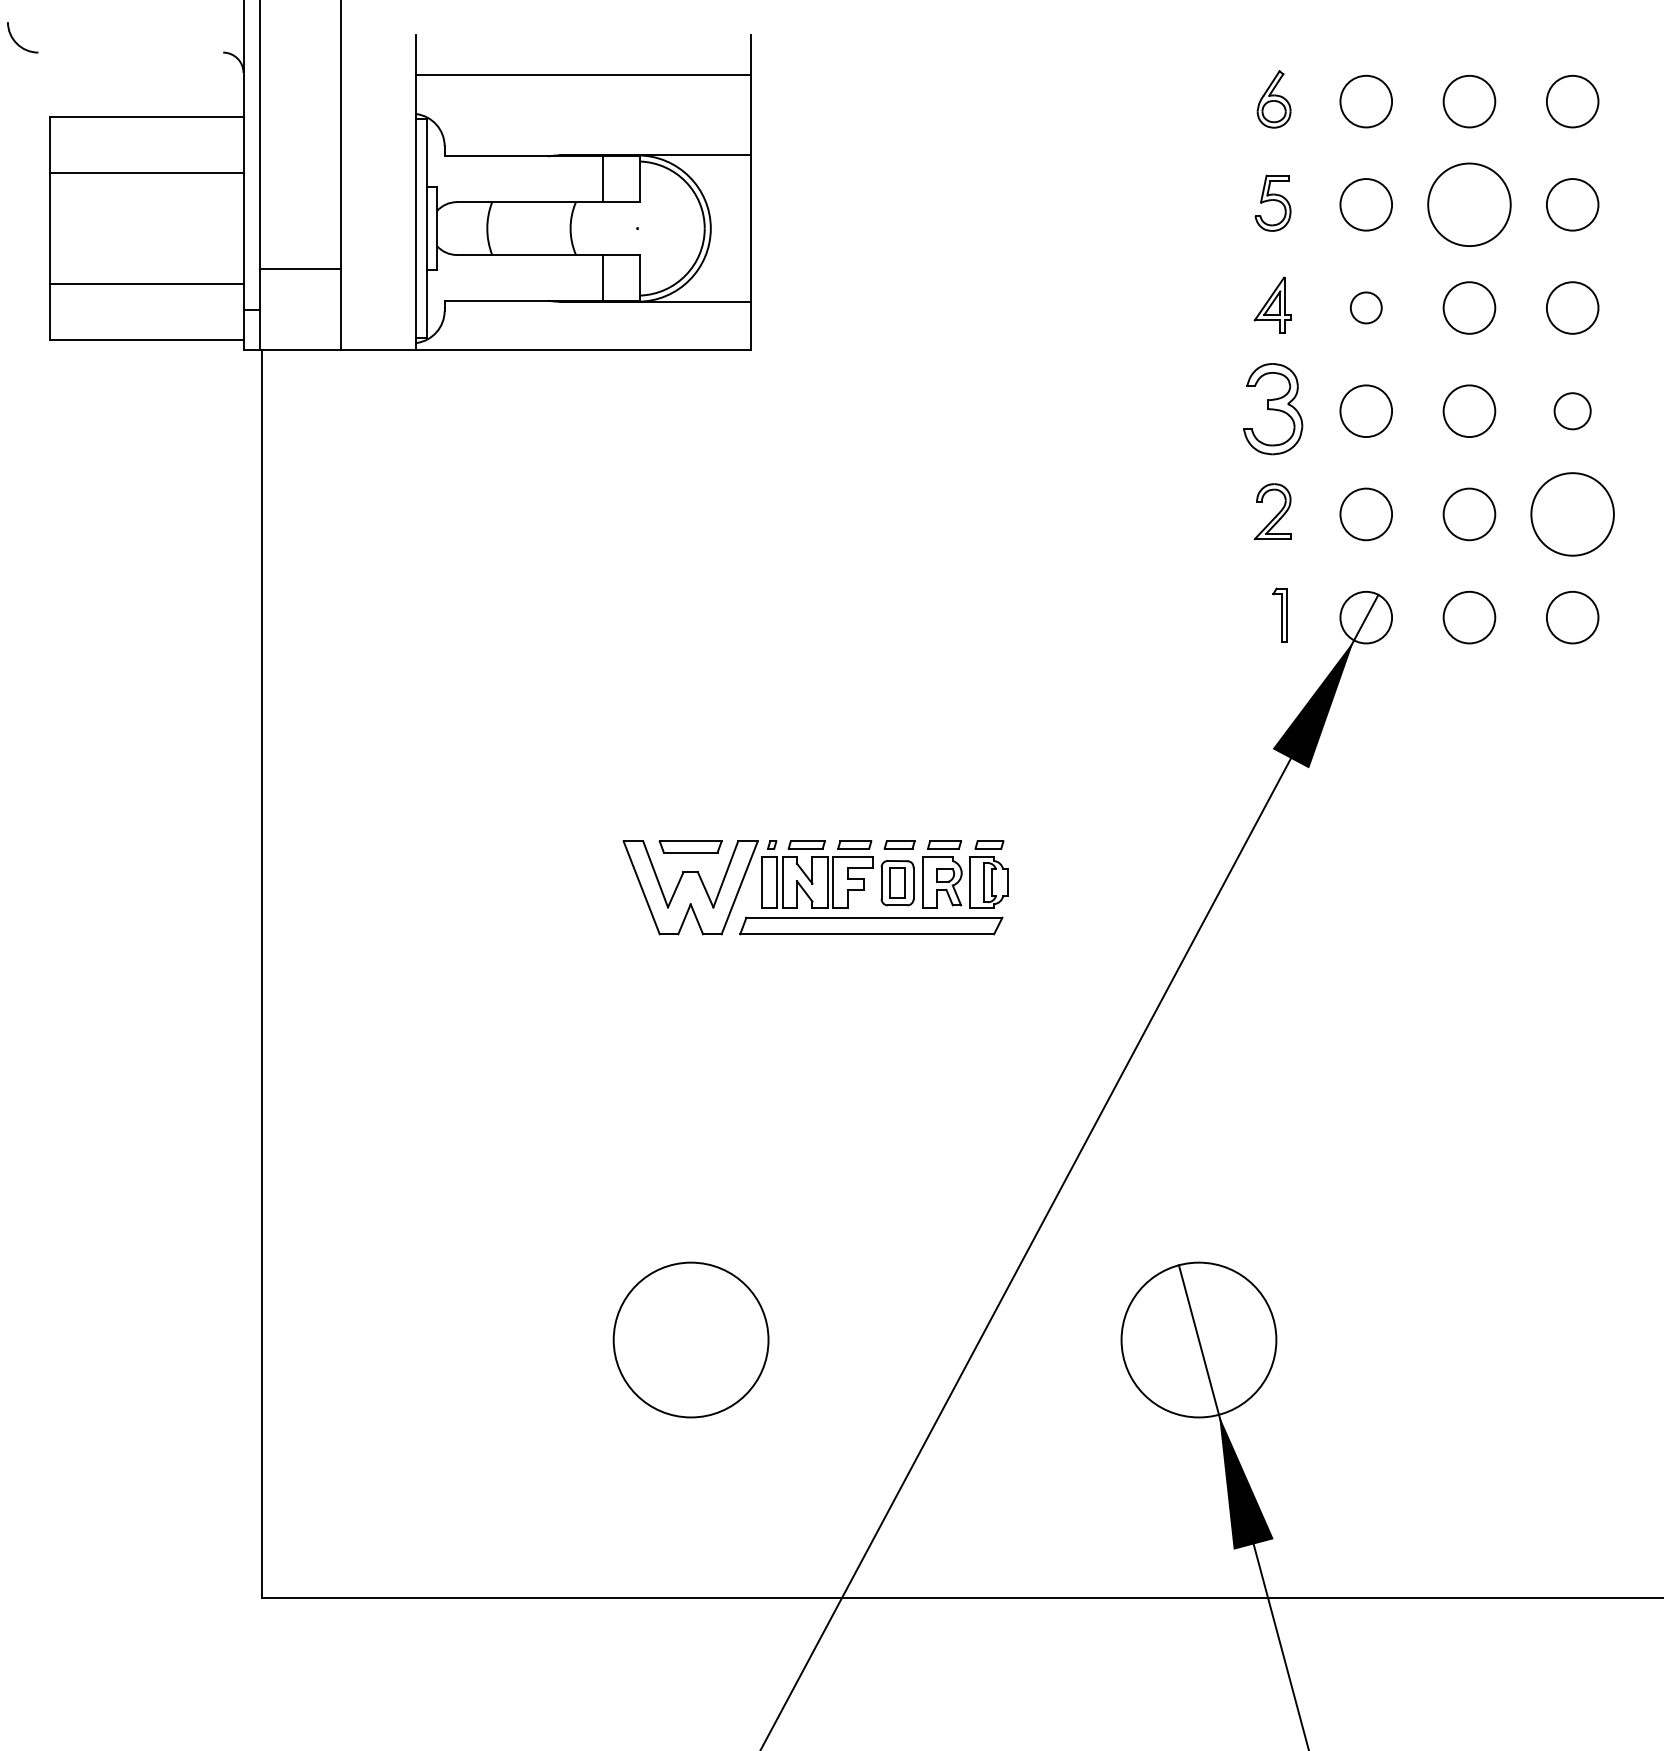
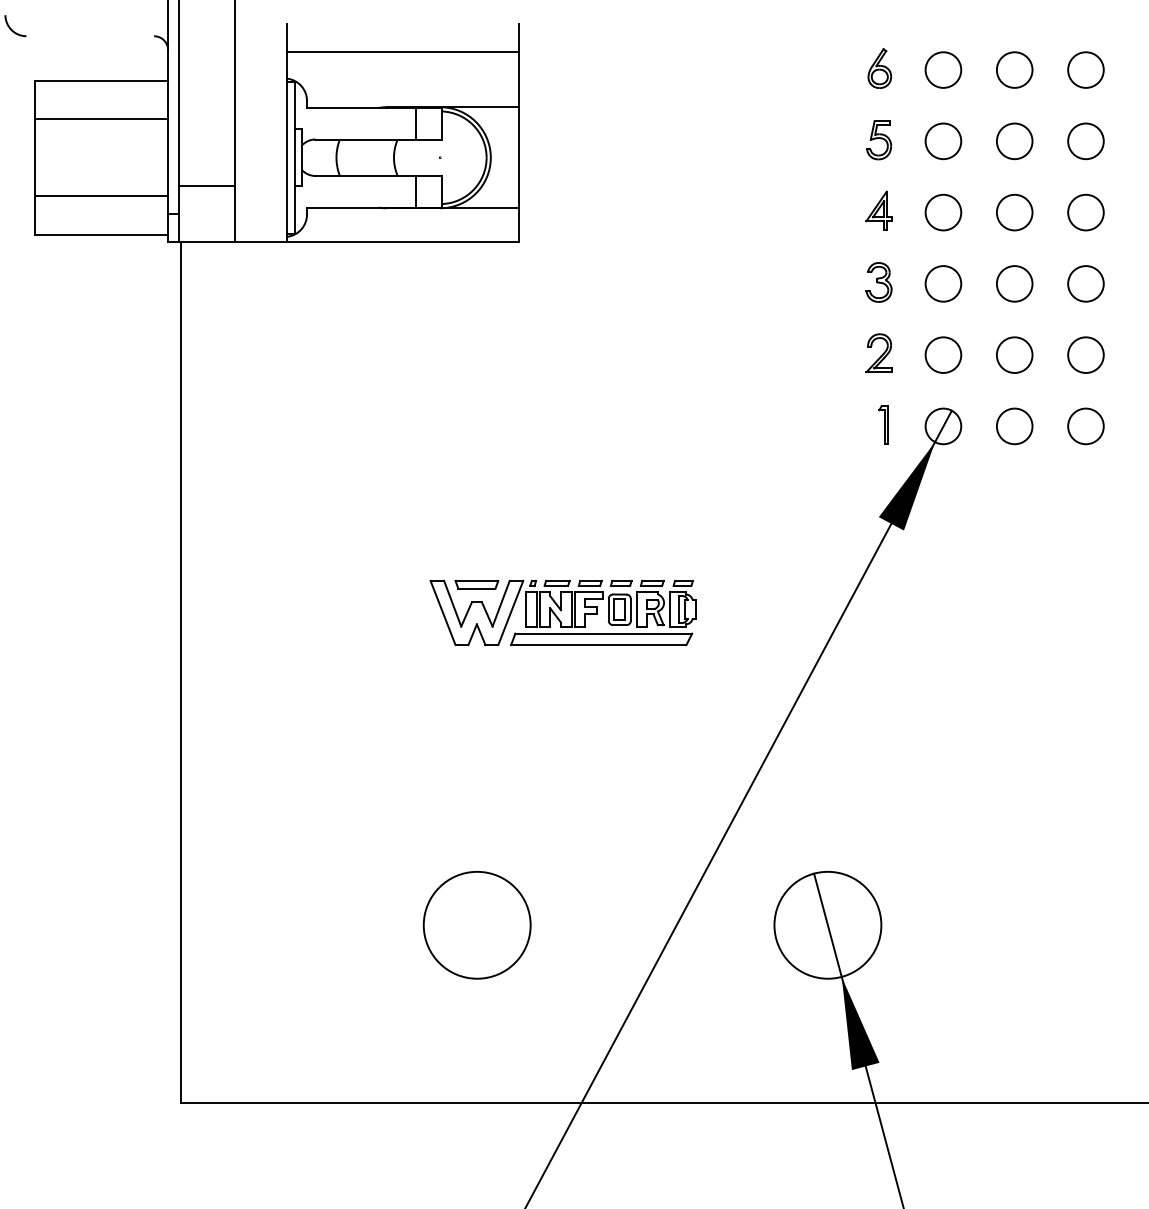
circle: (1469, 205) -> (1014, 141), size x0.62
circle: (1366, 307) -> (943, 212), size x1.67
part: (1272, 409) -> (878, 282), size x0.62
circle: (1571, 410) -> (1085, 283), size x1.43
circle: (1571, 513) -> (1085, 354), size x0.62

